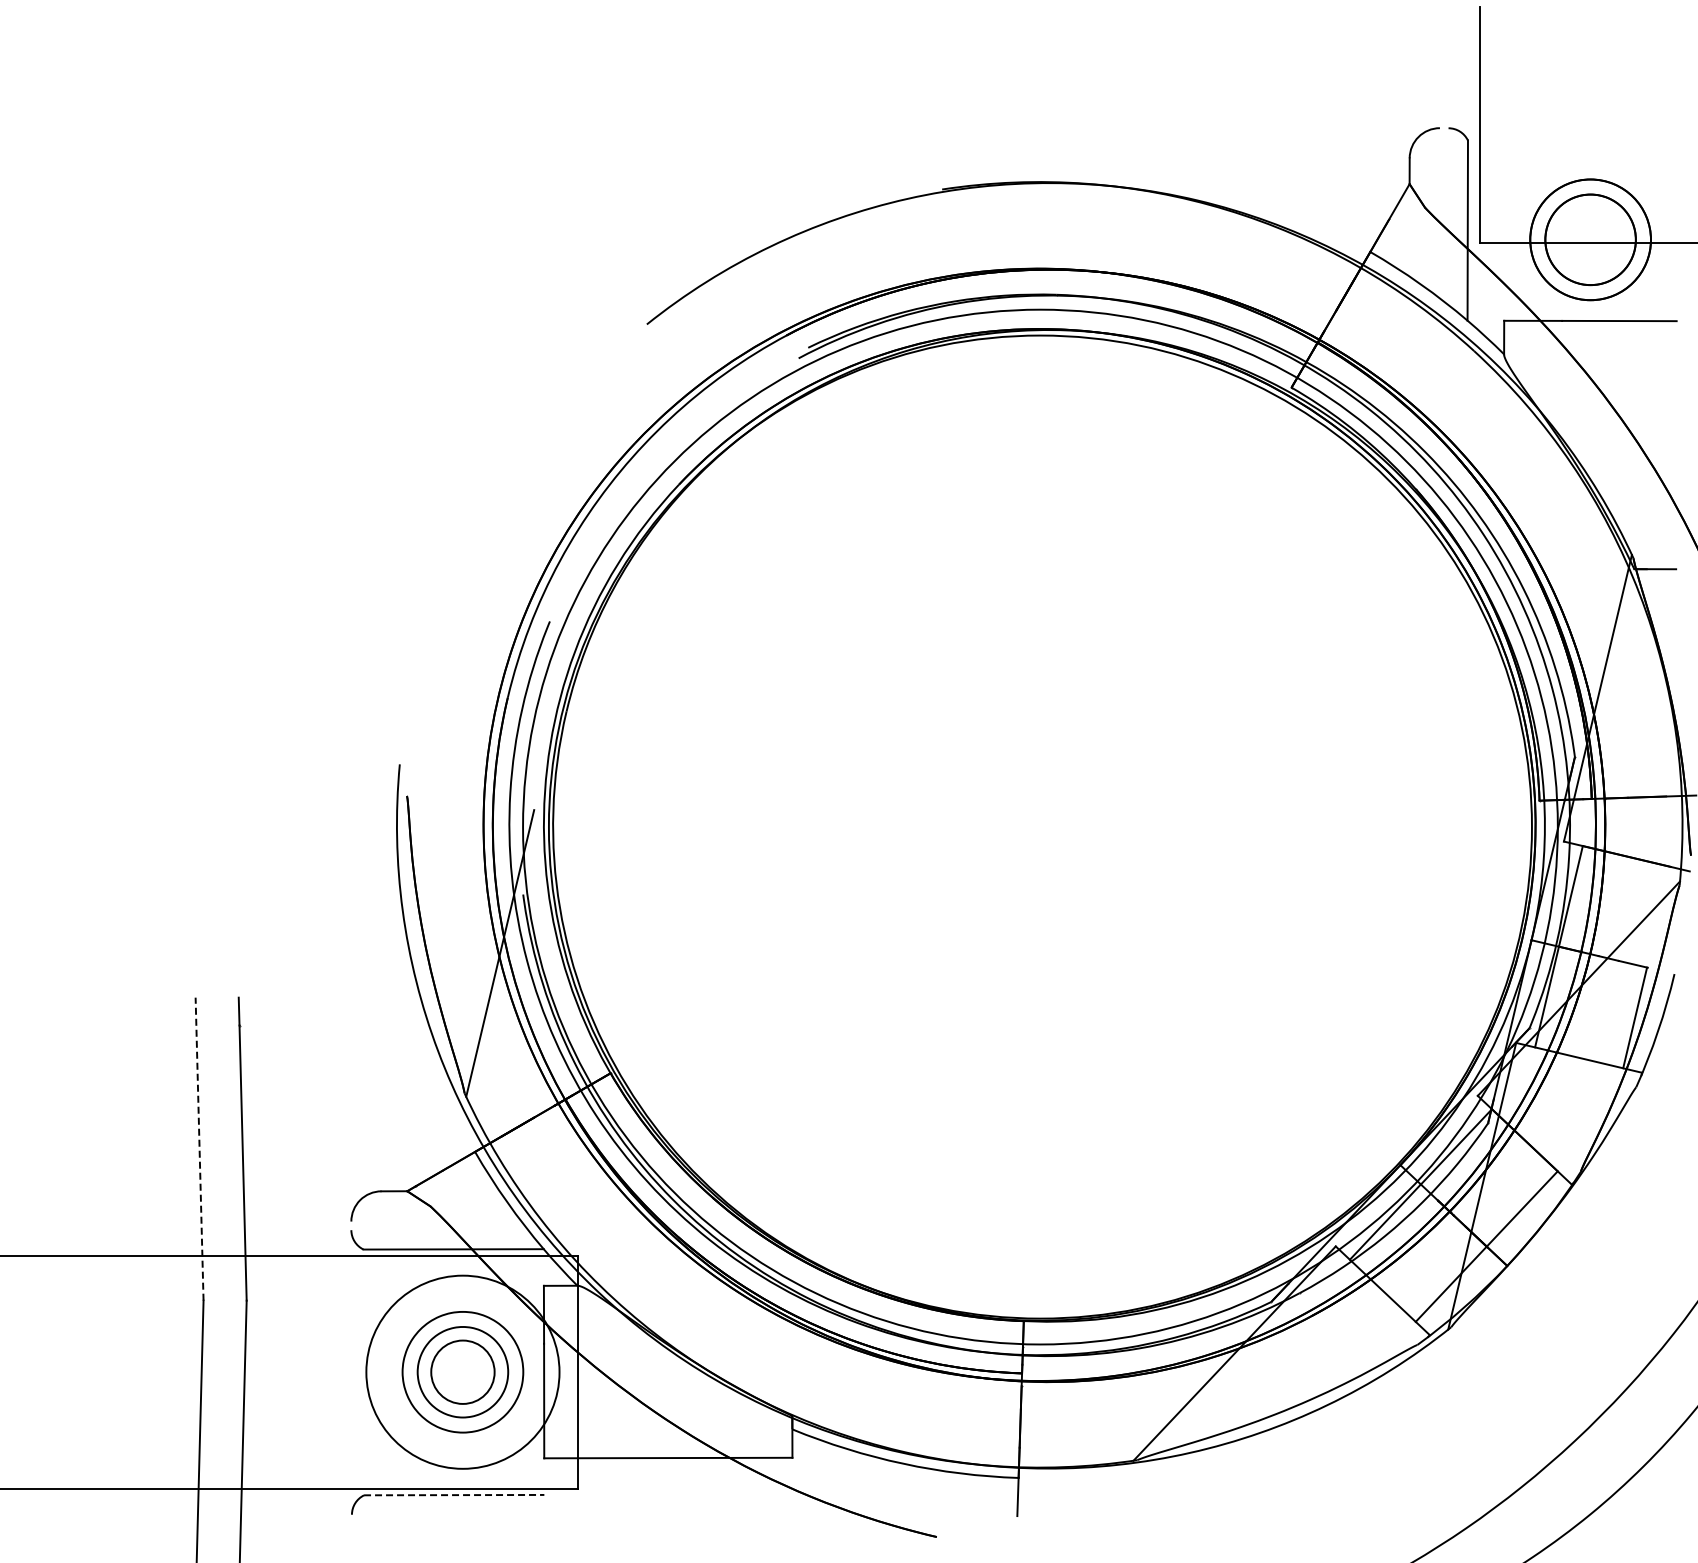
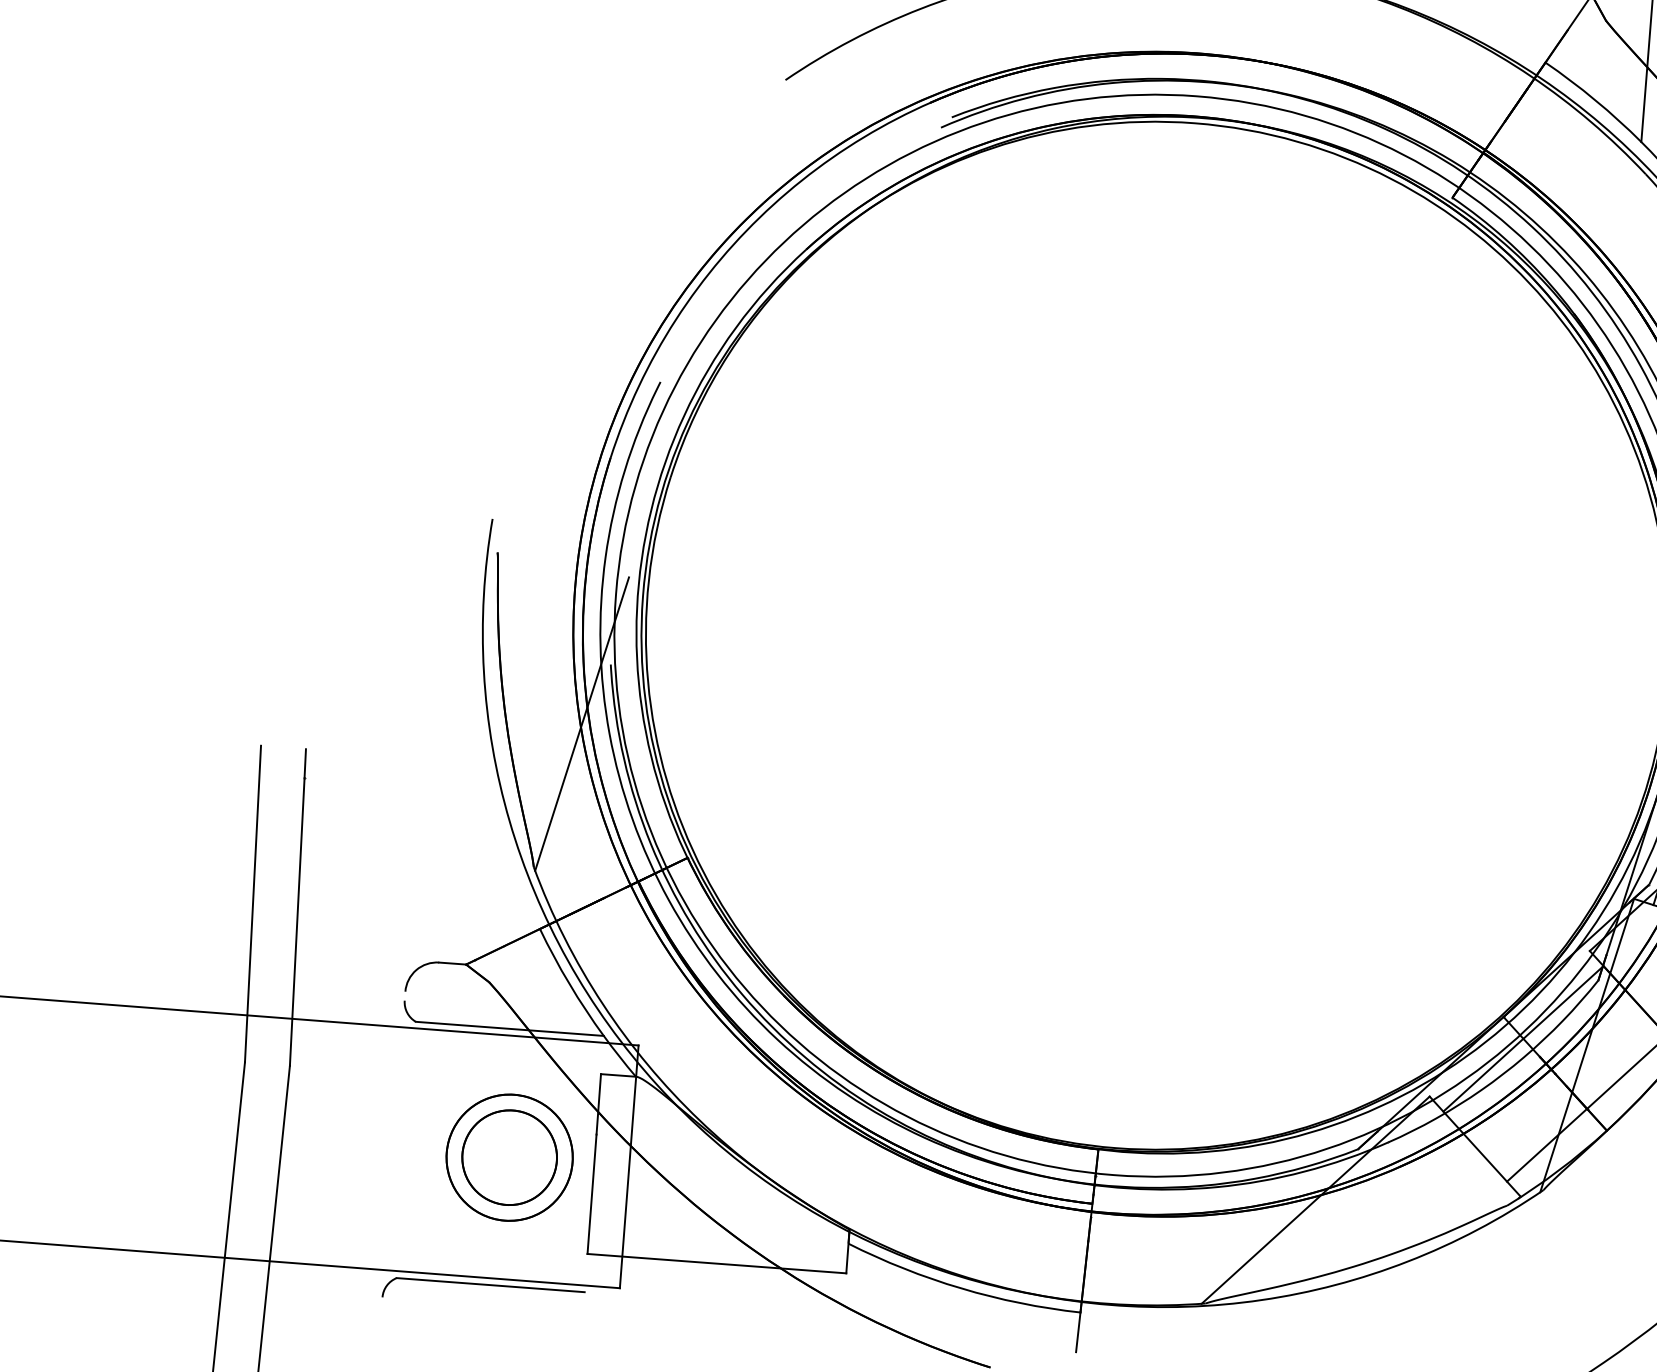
line: (199, 1149) -> (252, 904), dashed -> solid
circle: (462, 1371) -> (509, 1156), size x0.62
circle: (462, 1371) -> (509, 1156), size x1.43
line: (454, 1495) -> (490, 1285), dashed -> solid

